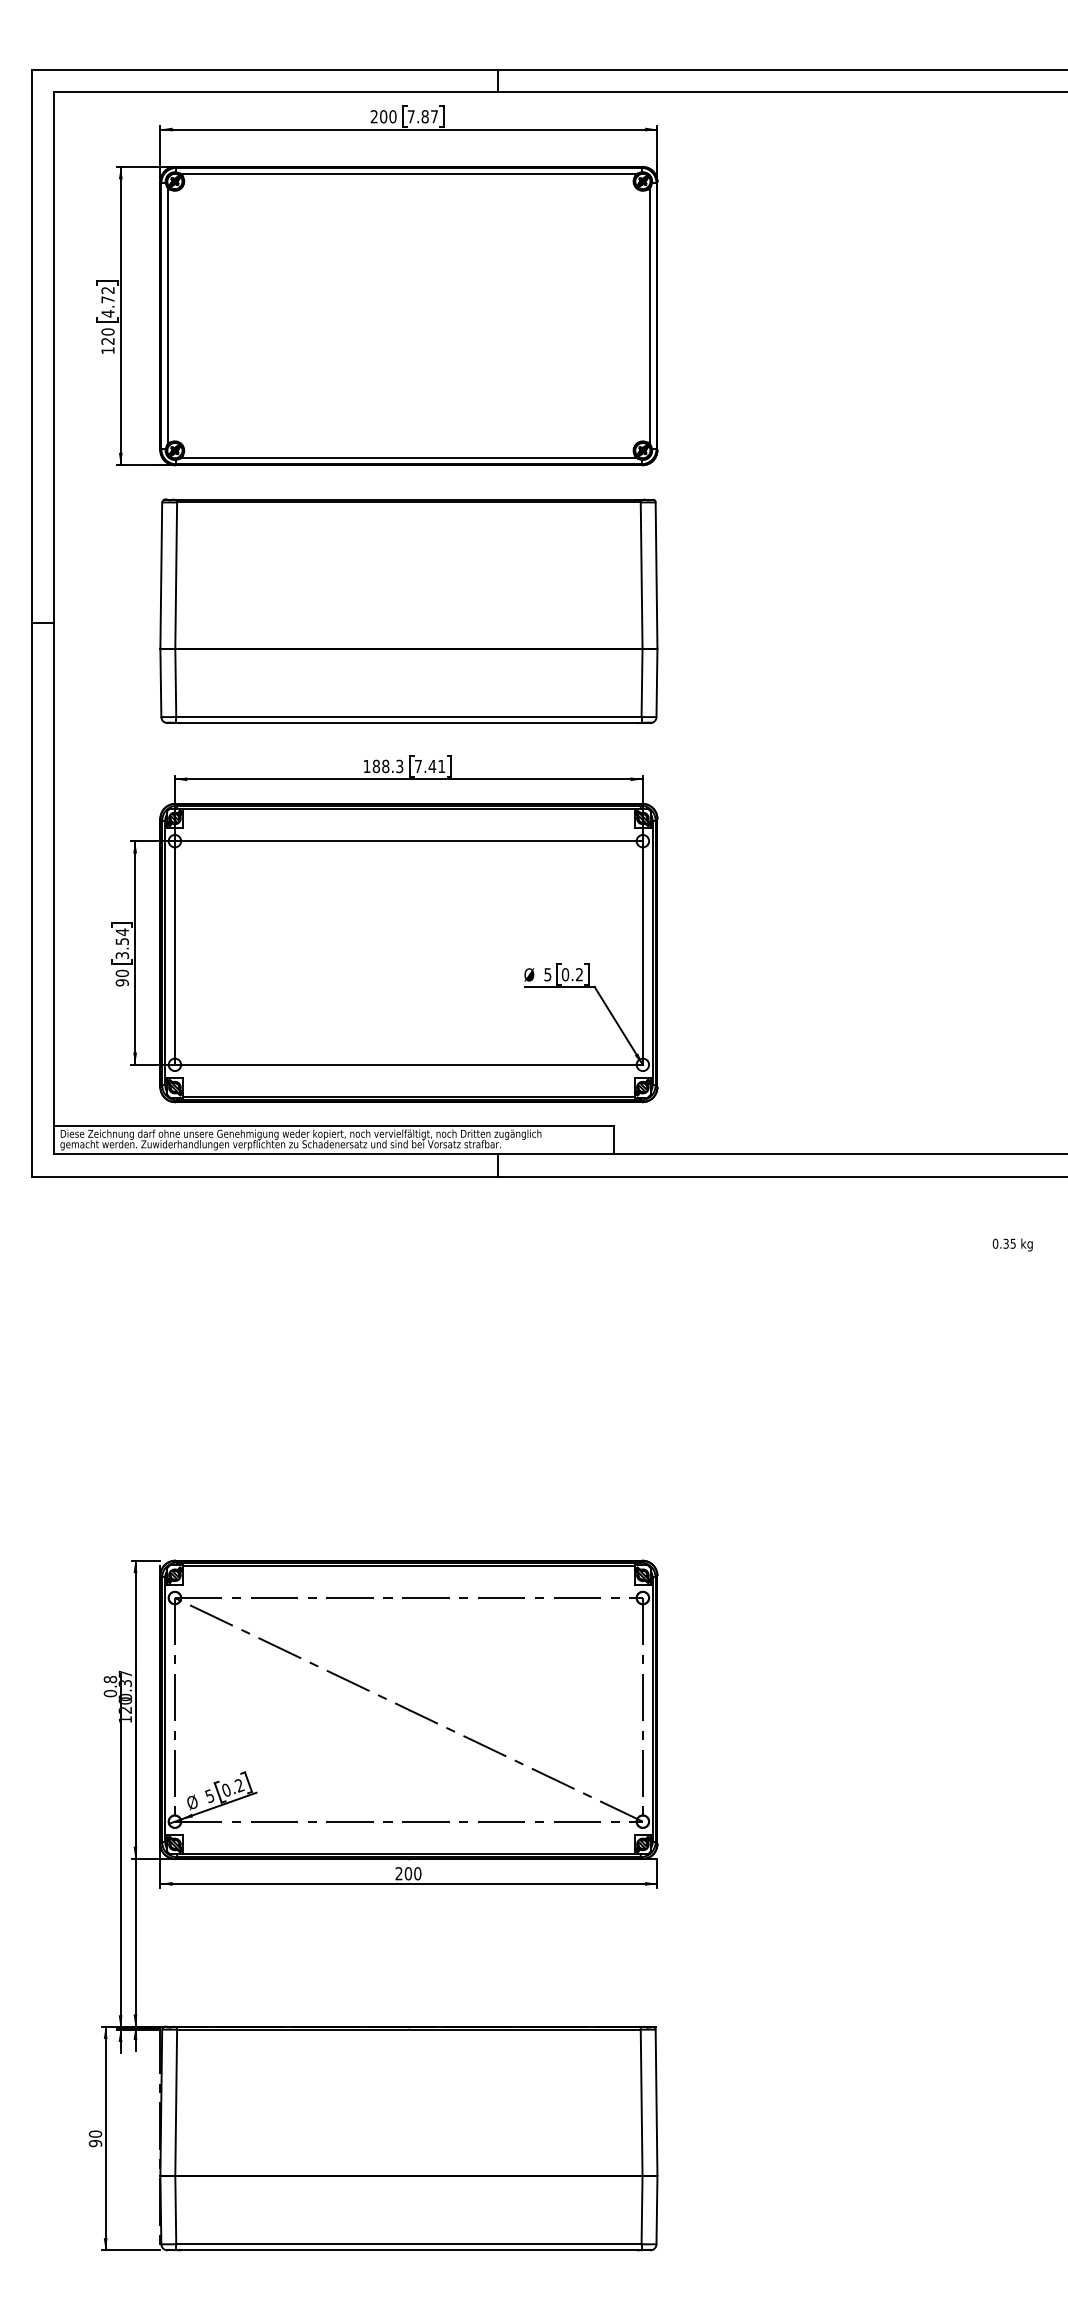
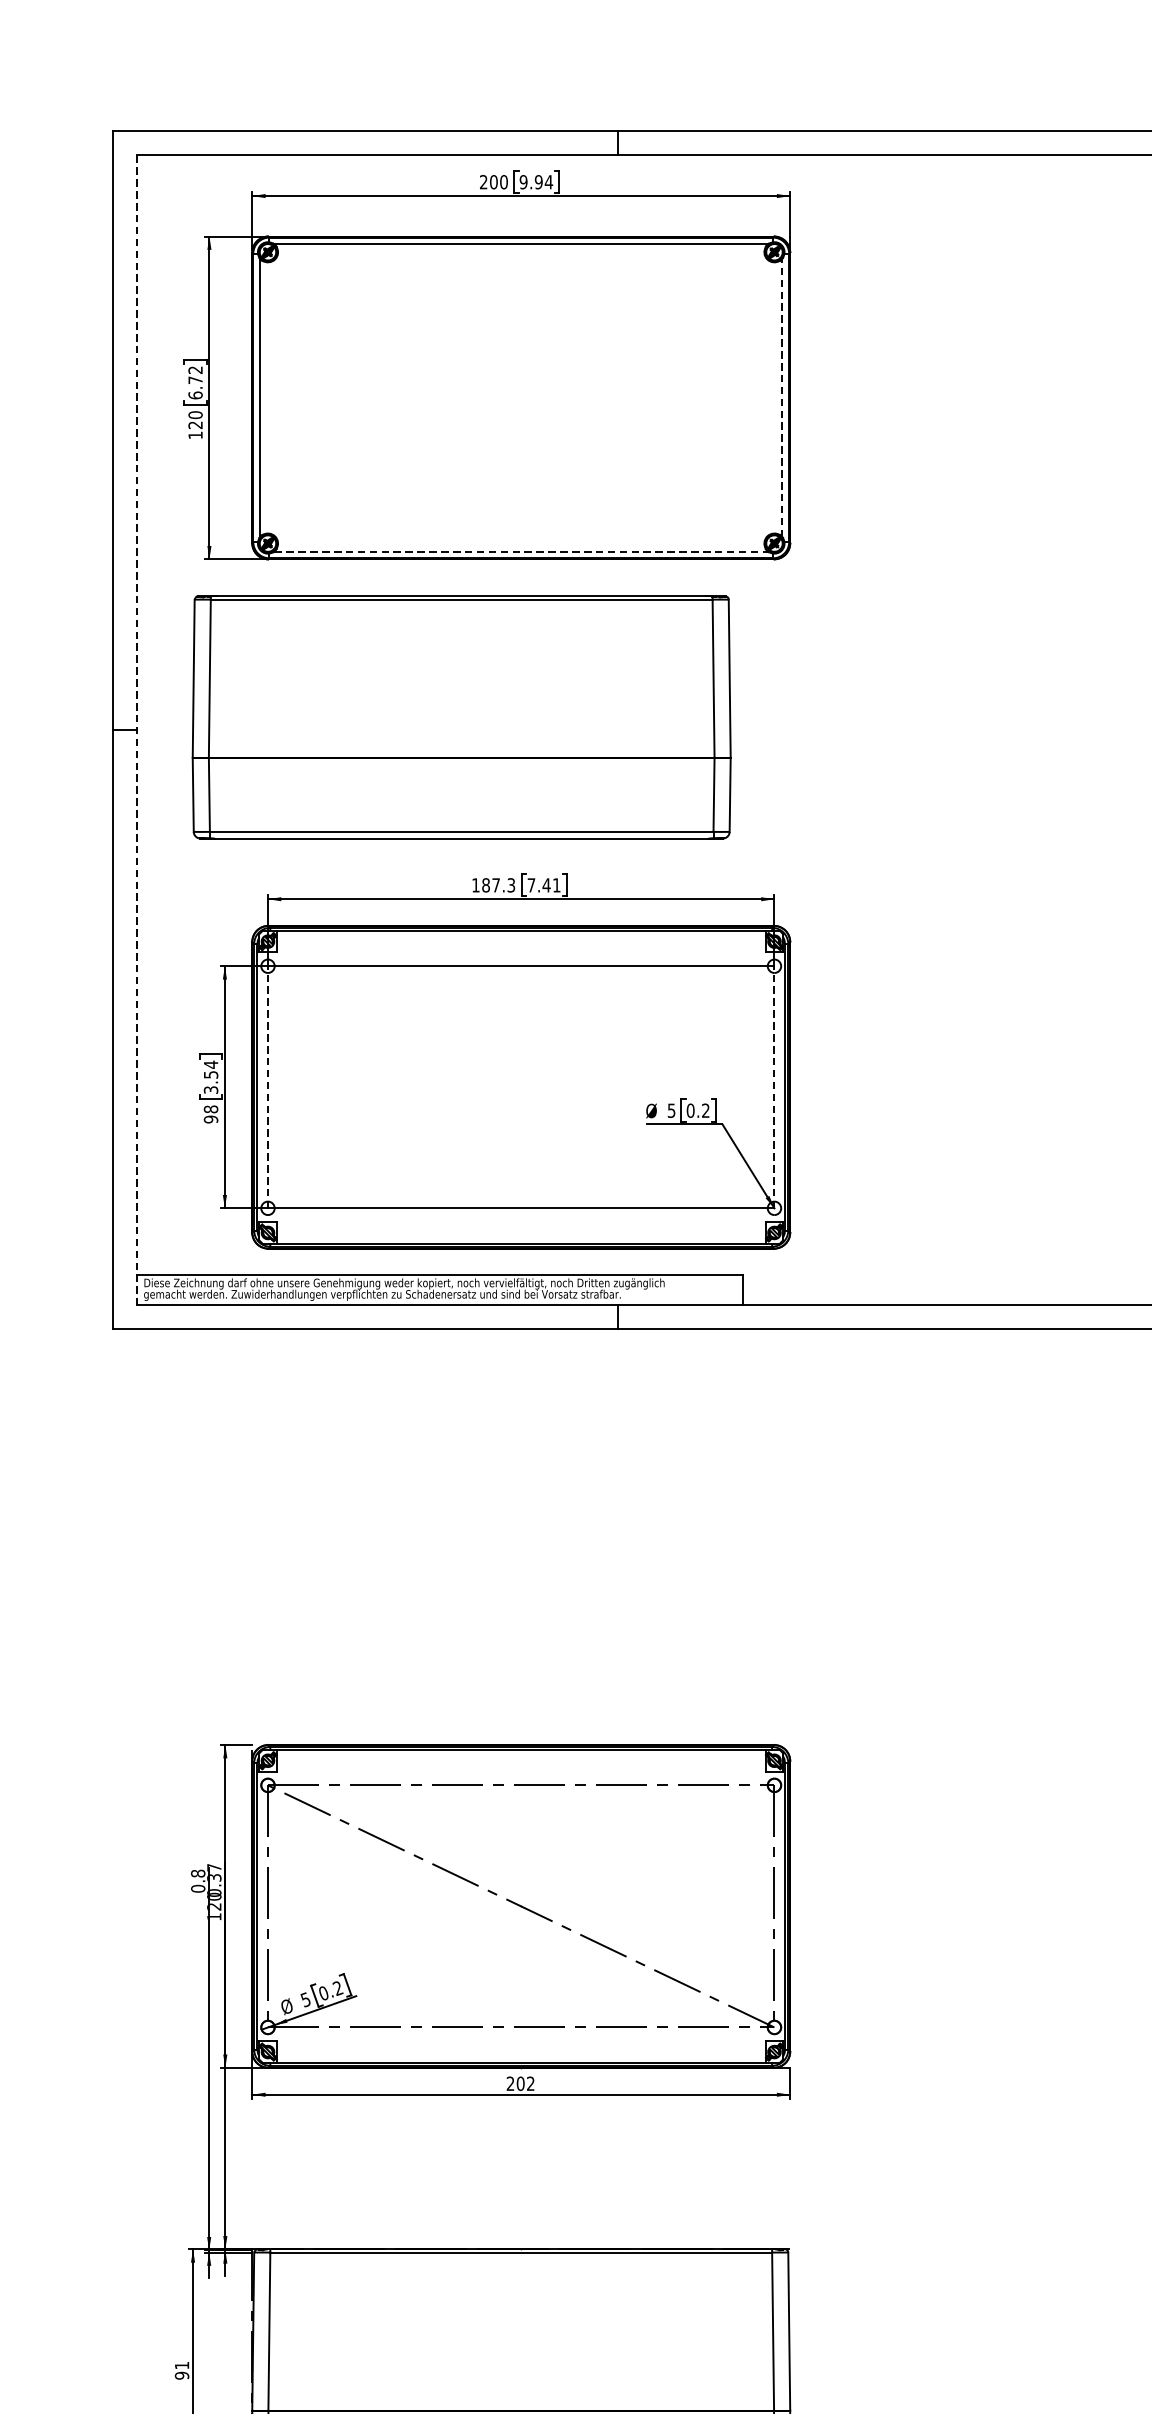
text: (422, 116) -> (535, 181), 7.87 -> 9.94
text: (107, 313) -> (195, 395), 4.72 -> 6.72
line: (650, 316) -> (782, 398), solid -> dashed
line: (409, 458) -> (521, 552), solid -> dashed
part: (408, 611) -> (461, 717), moved
line: (54, 623) -> (137, 730), solid -> dashed
text: (385, 766) -> (495, 885), 188.3 -> 187.3
line: (174, 953) -> (267, 1087), solid -> dashed
line: (642, 953) -> (774, 1087), solid -> dashed
text: (122, 973) -> (211, 1109), 90 -> 98
text: (417, 1873) -> (530, 2083), 200 -> 202
text: (95, 2133) -> (182, 2364), 90 -> 91

